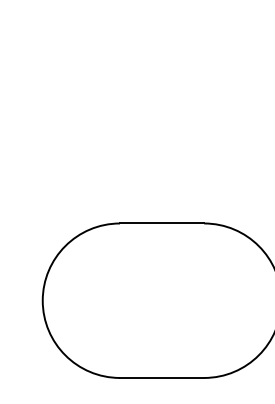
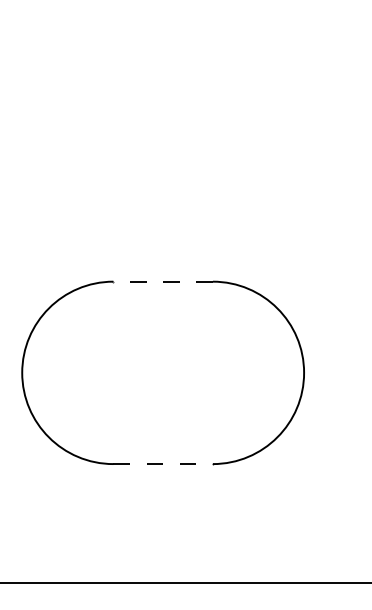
line: (162, 223) -> (163, 281), solid -> dashed
line: (162, 378) -> (163, 464), solid -> dashed

